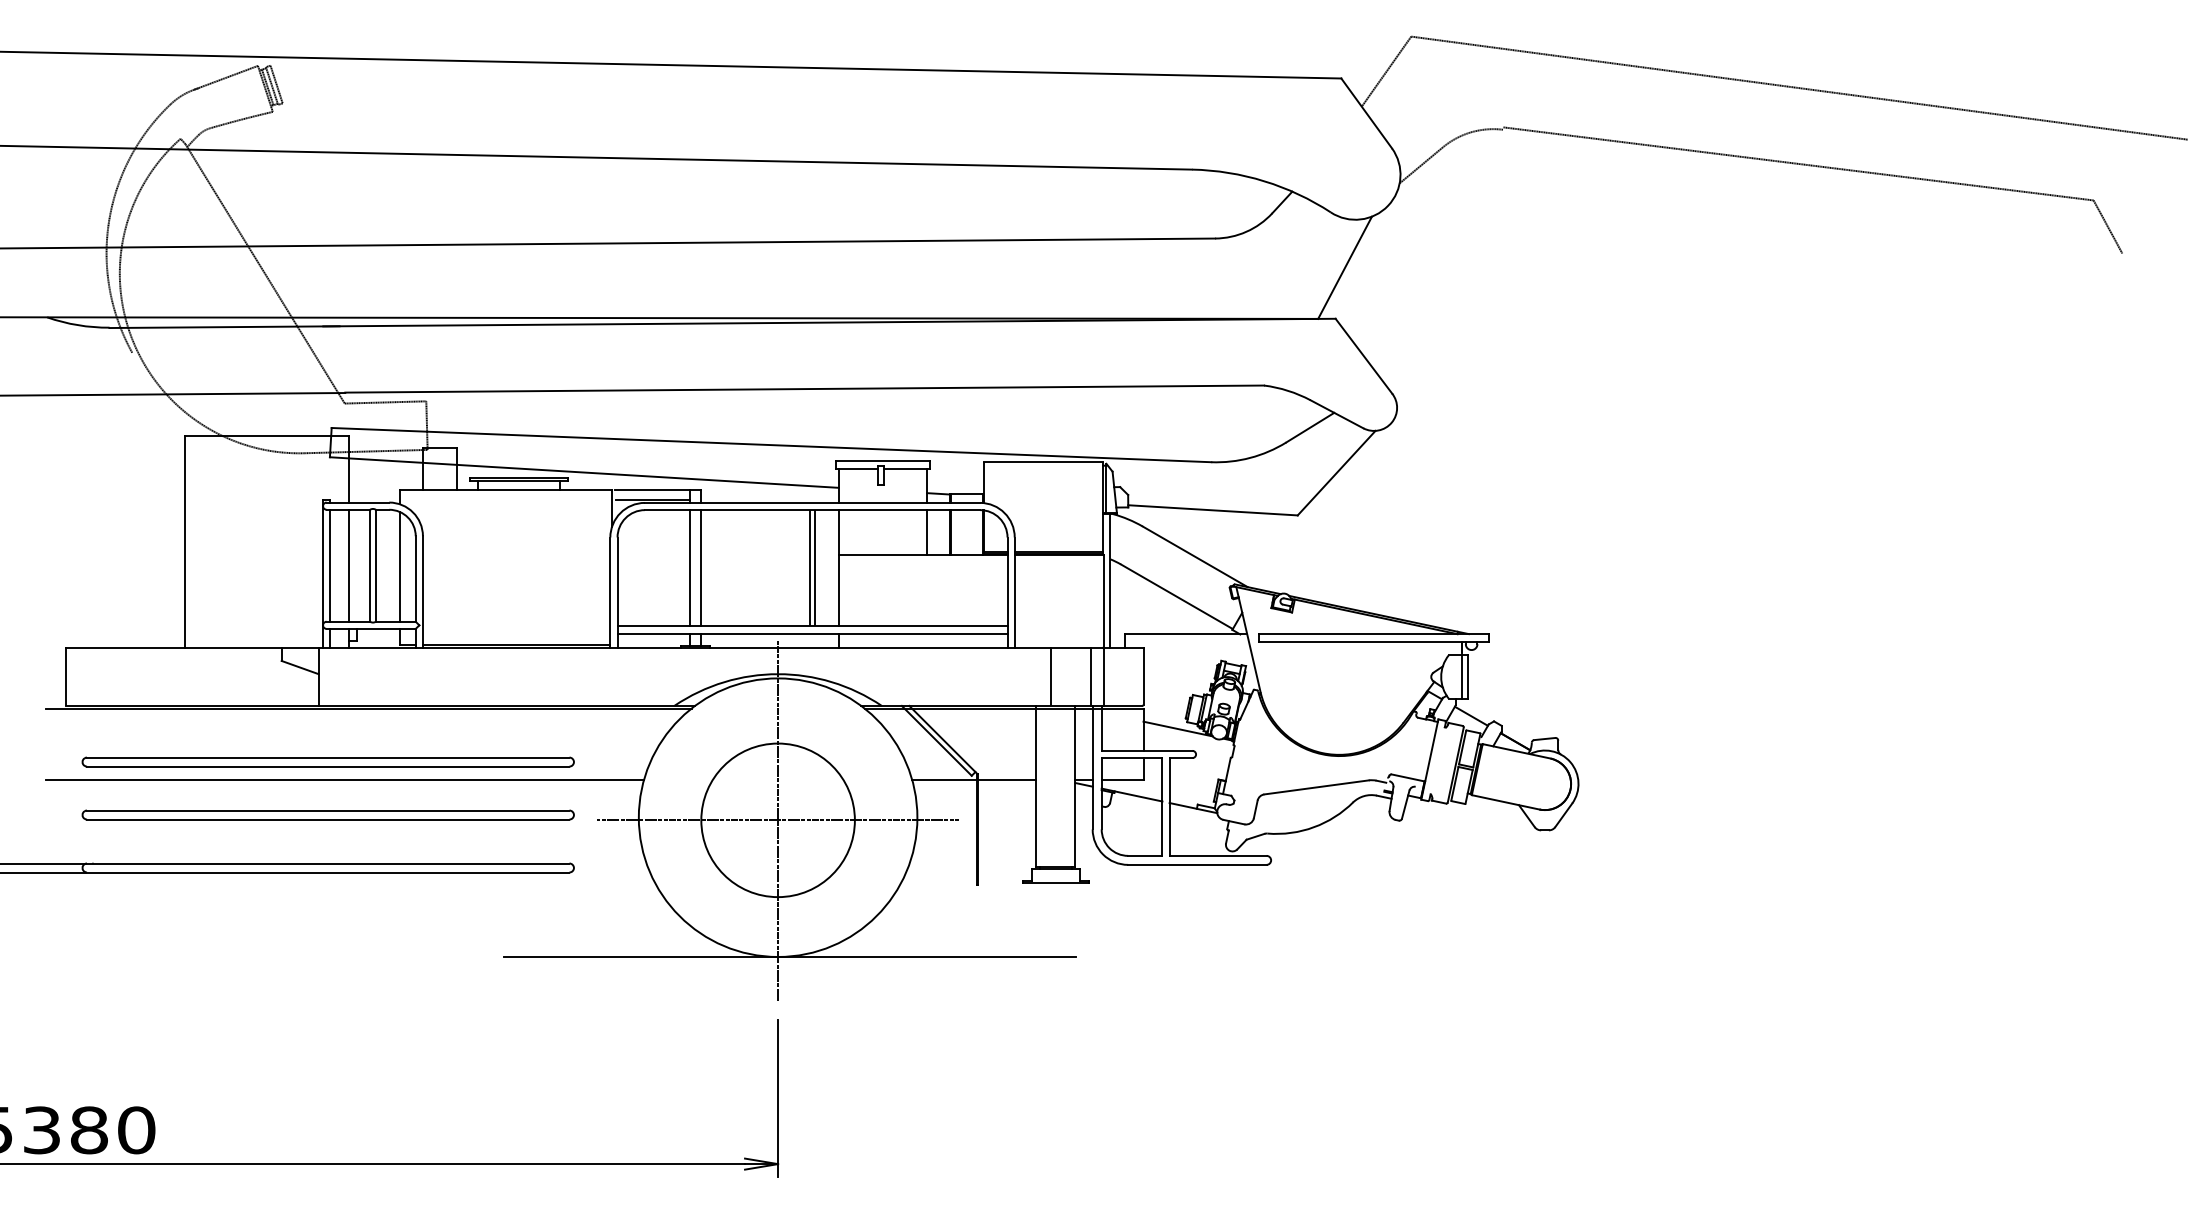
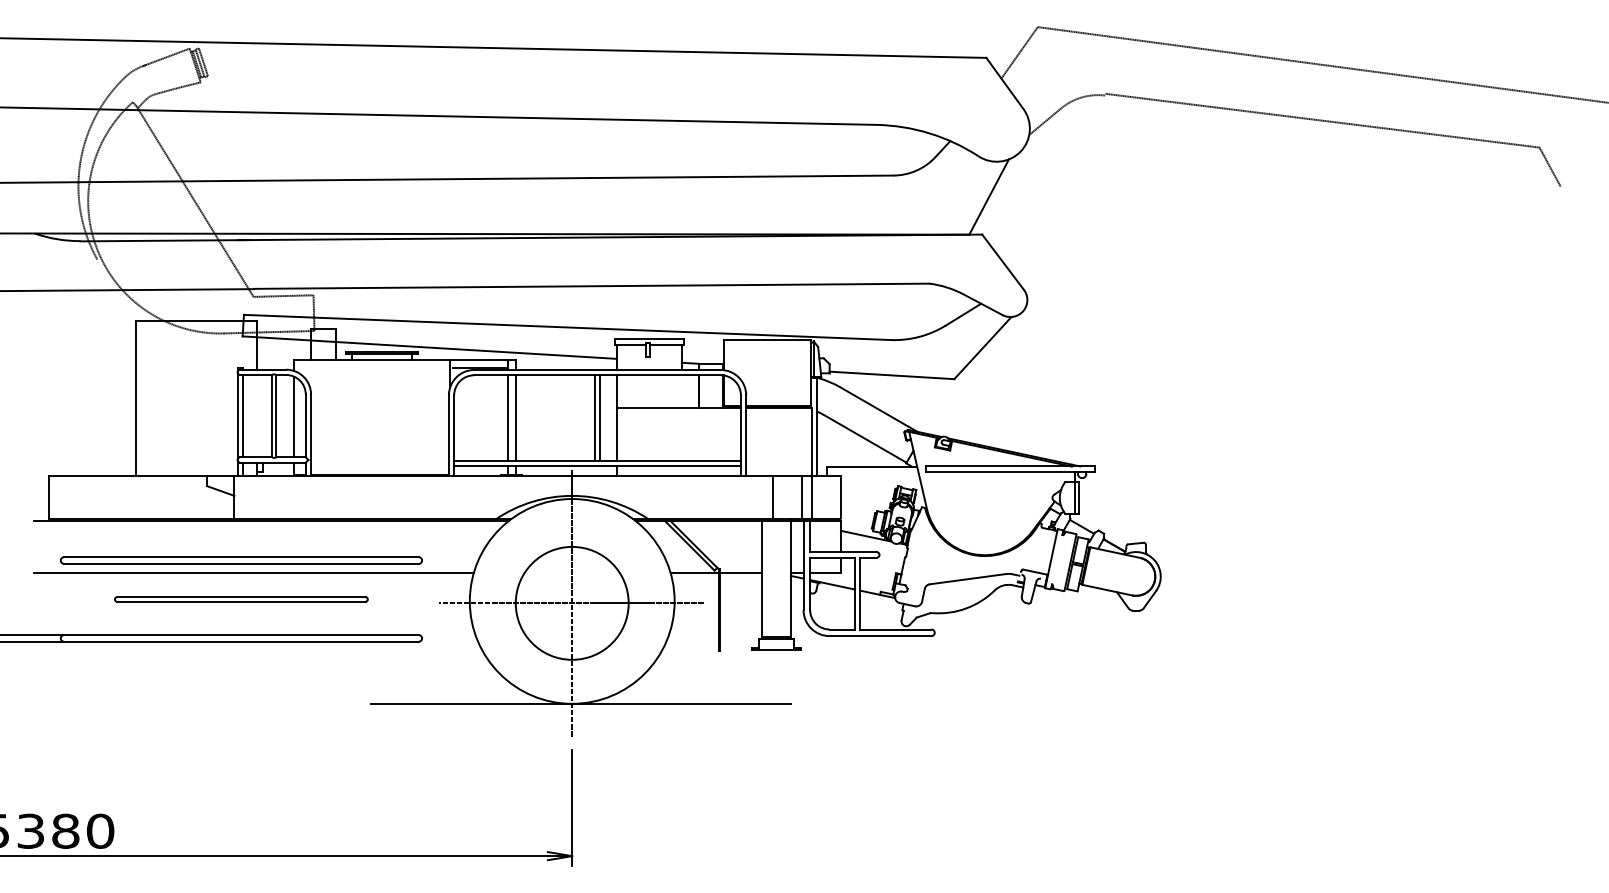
line: (927, 532) -> (682, 391), removed
line: (349, 565) -> (257, 415), removed
part: (327, 814) -> (240, 599), size x0.7

